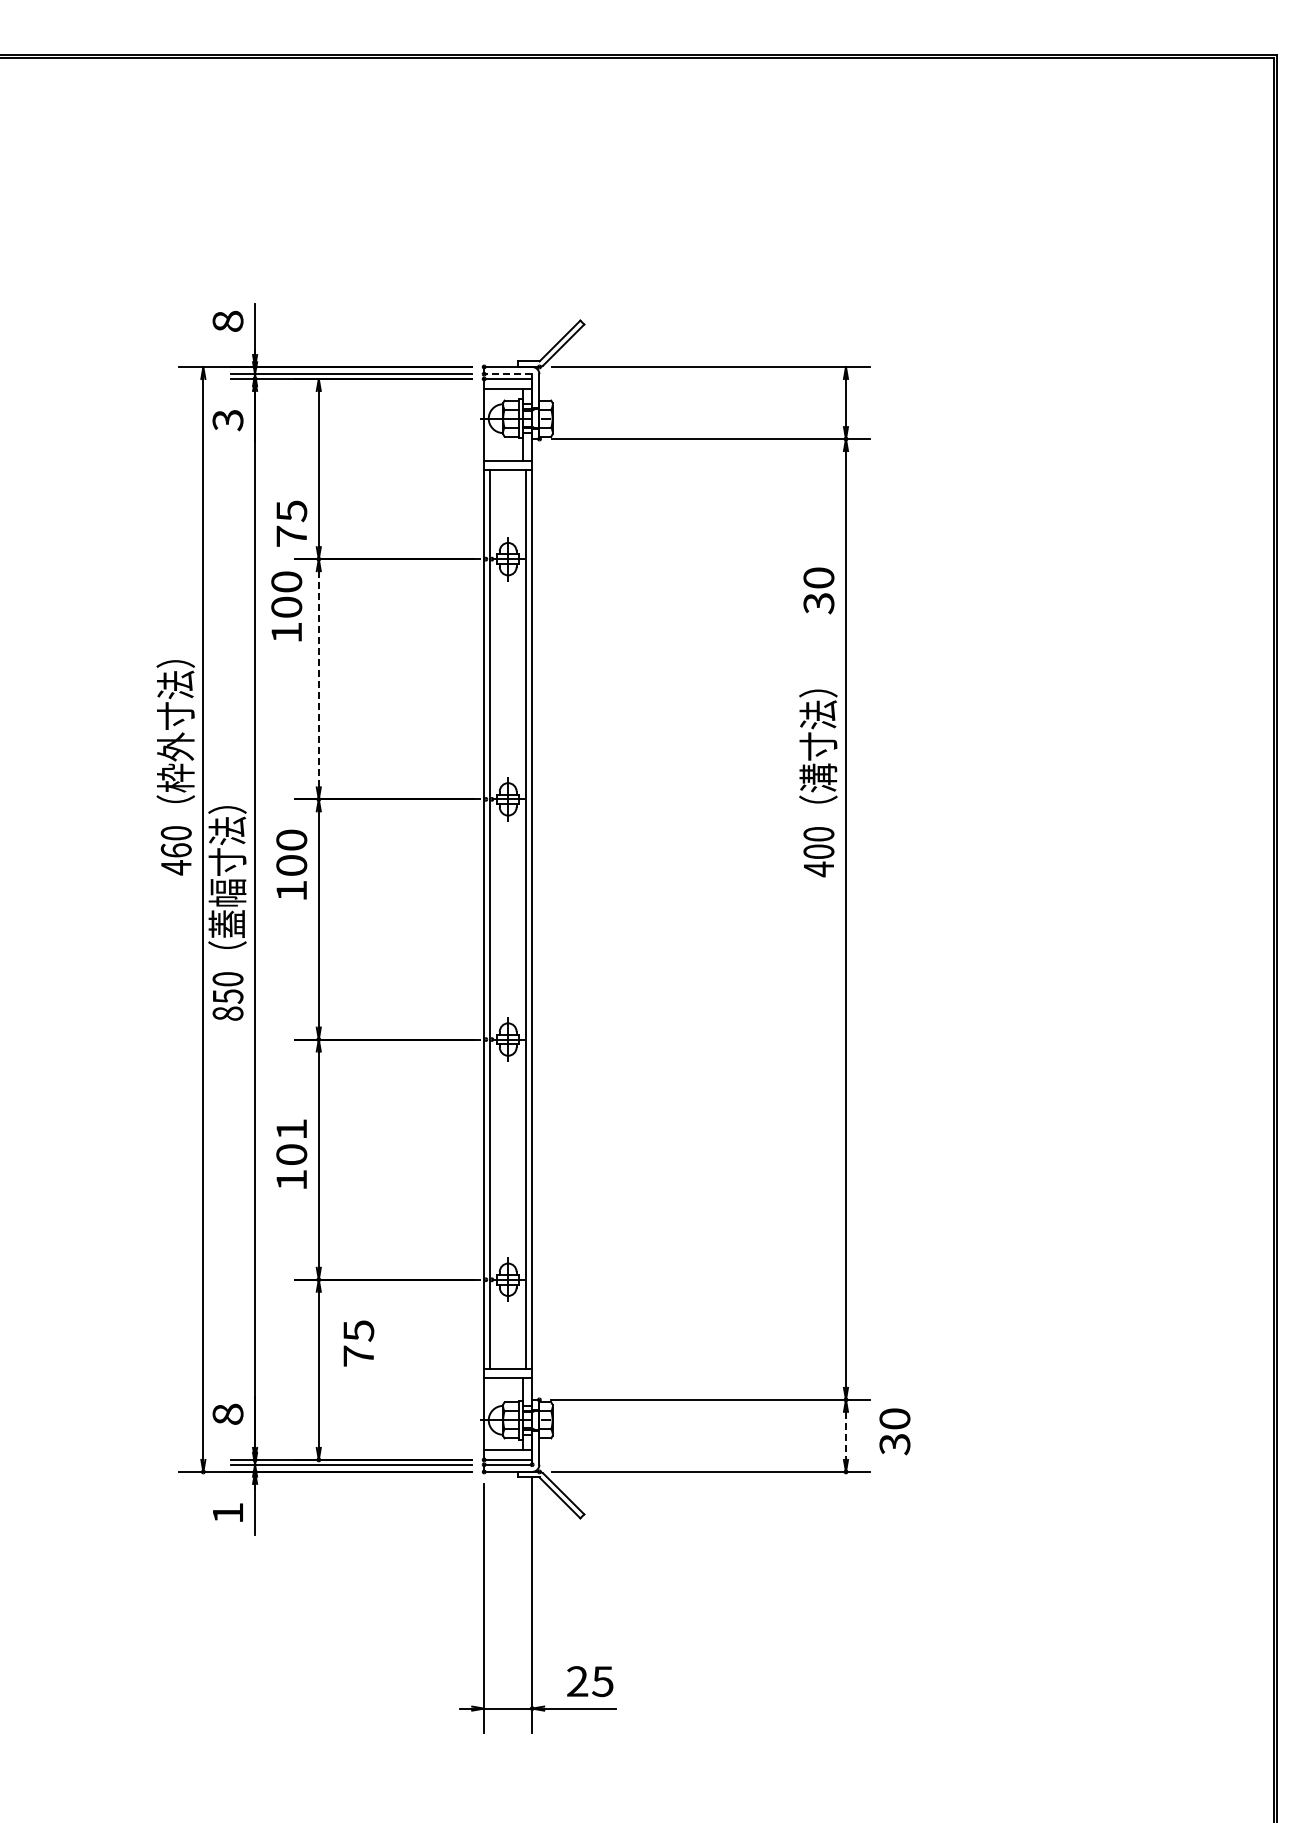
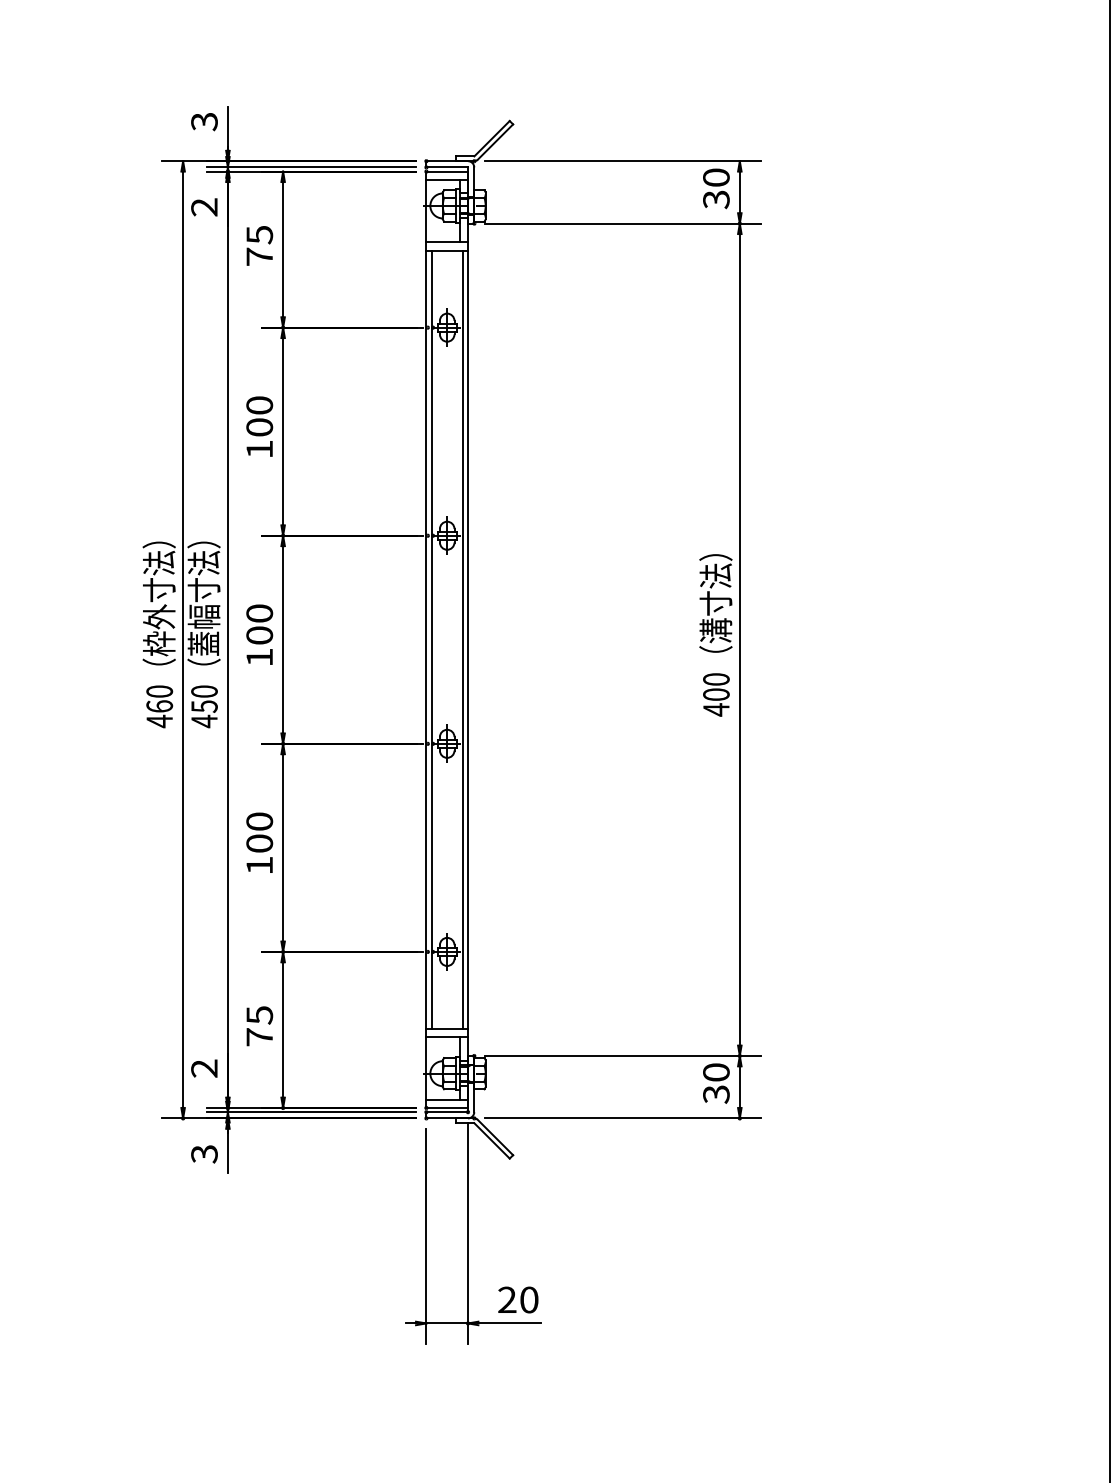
text: (227, 321) -> (204, 121), 8 -> 3
line: (507, 374) -> (446, 167), dashed -> solid
text: (228, 420) -> (204, 207), 3 -> 2
text: (291, 523) -> (259, 245), moved
text: (818, 590) -> (716, 188), moved
text: (286, 606) -> (259, 426), moved
line: (318, 679) -> (282, 431), dashed -> solid
text: (175, 767) -> (158, 634), moved
text: (818, 783) -> (716, 635), moved
text: (291, 864) -> (259, 634), moved
text: (227, 1013) -> (204, 721), 850 -> 450
text: (291, 1129) -> (259, 821), 101 -> 100
text: (358, 1343) -> (259, 1026), moved
text: (227, 1413) -> (204, 1067), 8 -> 2
text: (894, 1431) -> (716, 1083), moved
line: (845, 1436) -> (739, 1087), dashed -> solid
text: (227, 1513) -> (204, 1154), 1 -> 3
text: (602, 1681) -> (528, 1299), 25 -> 20

